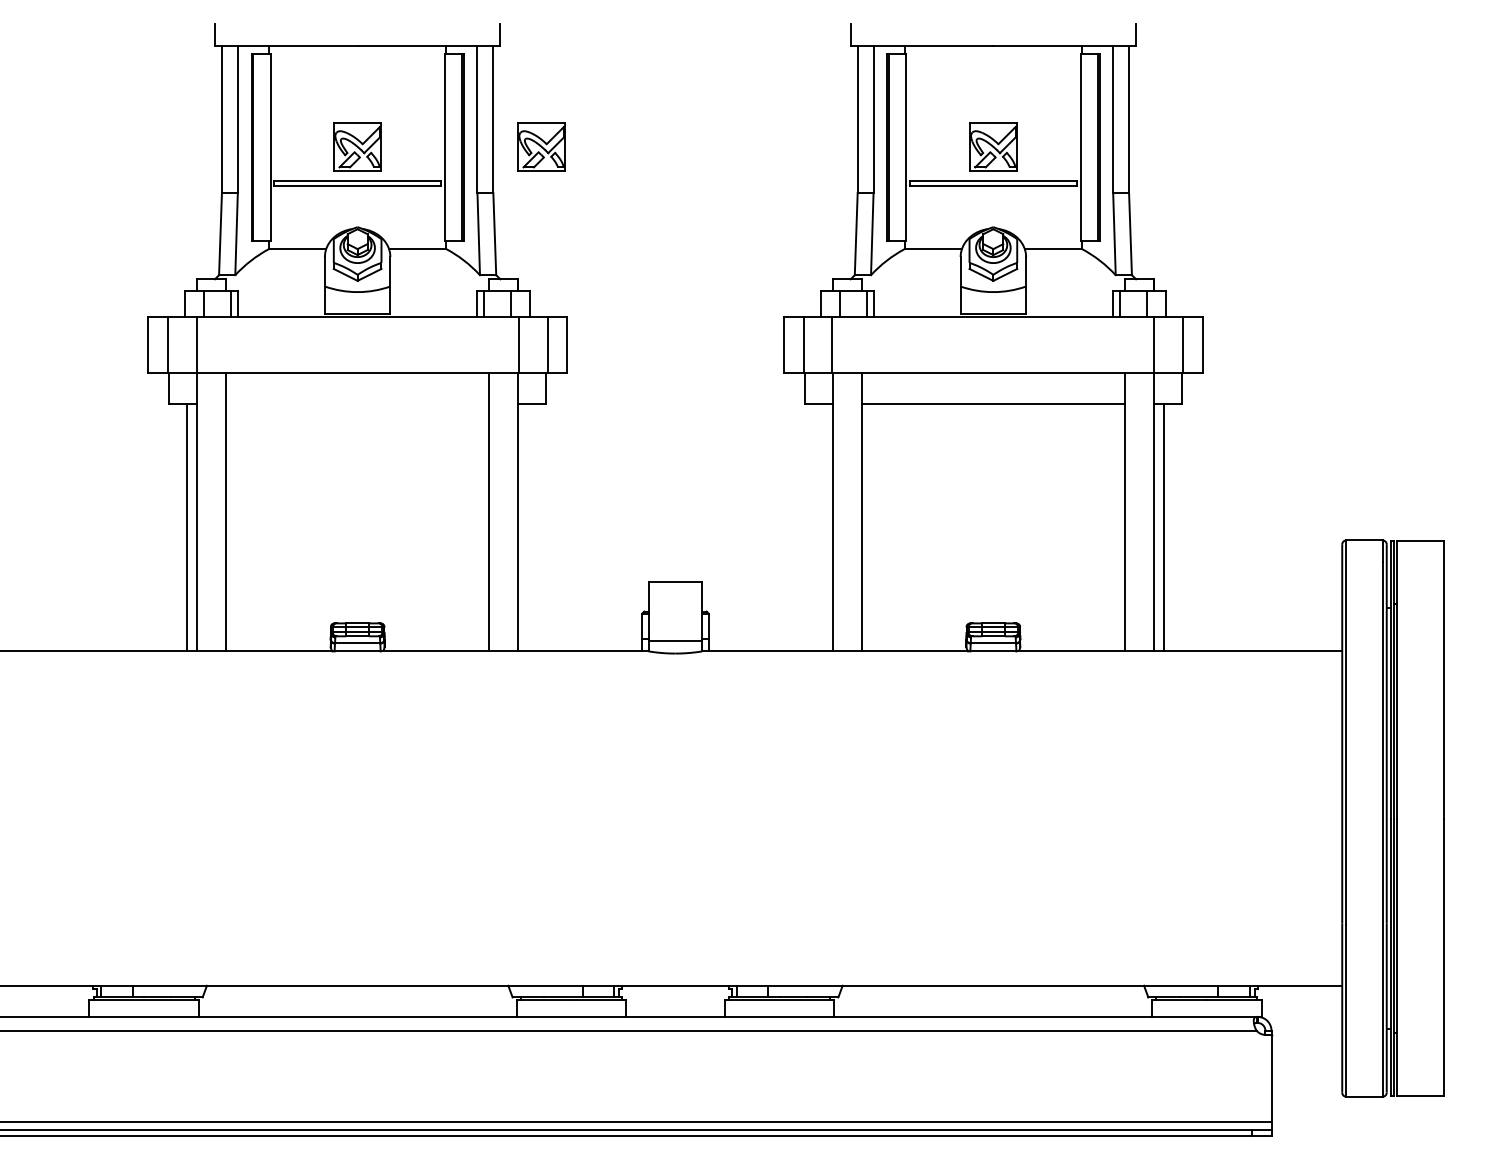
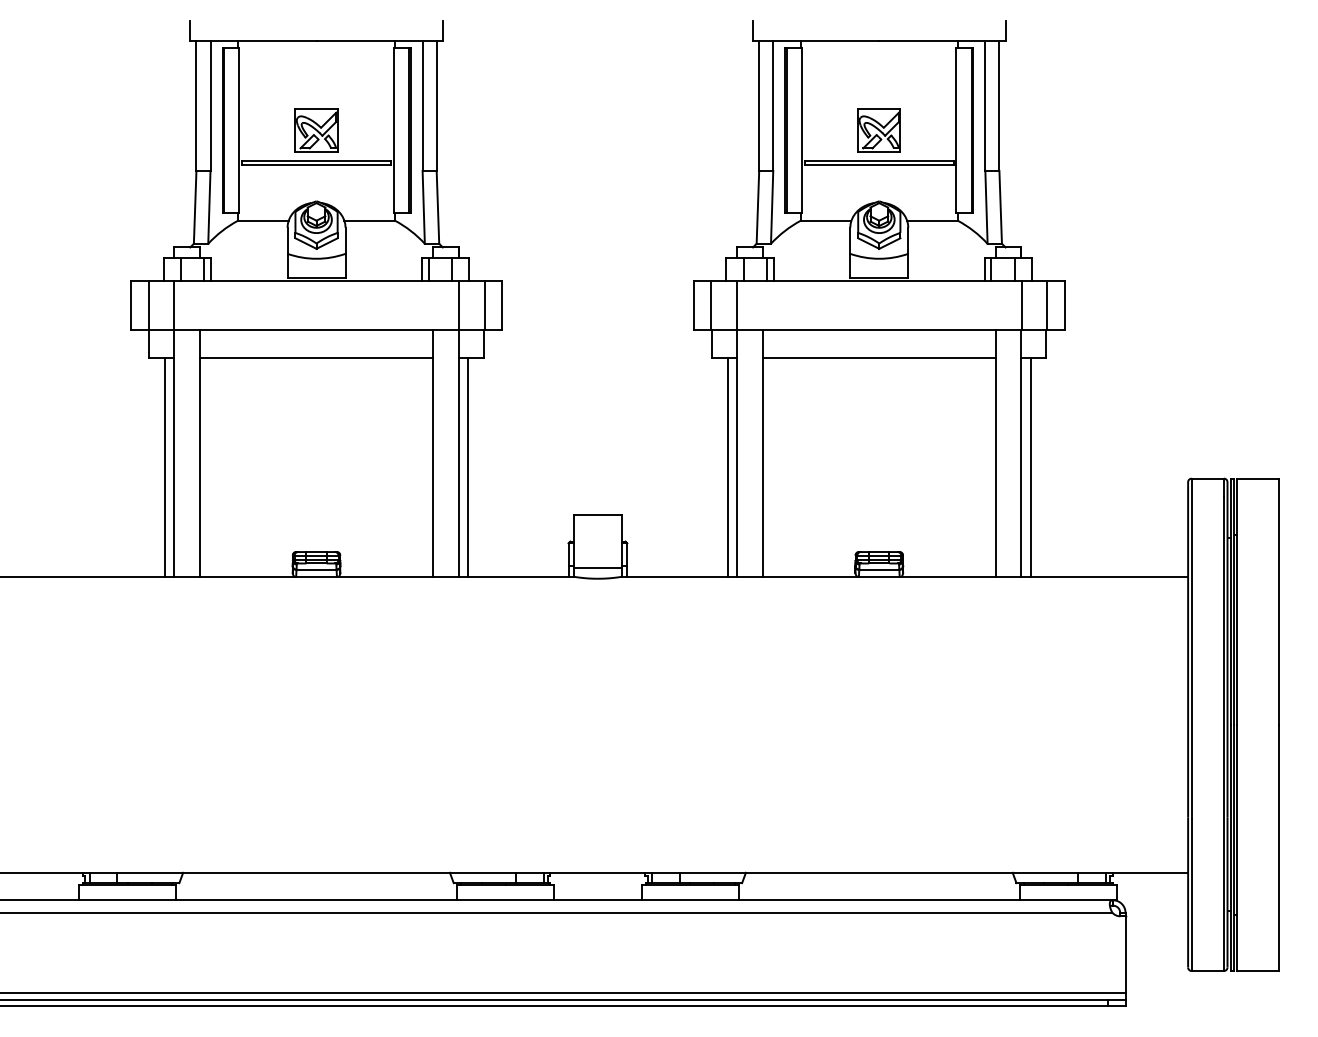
part: (541, 146) -> (479, 129), removed
line: (357, 404) -> (316, 358), added
line: (528, 527) -> (467, 467), added
line: (822, 527) -> (728, 467), added

